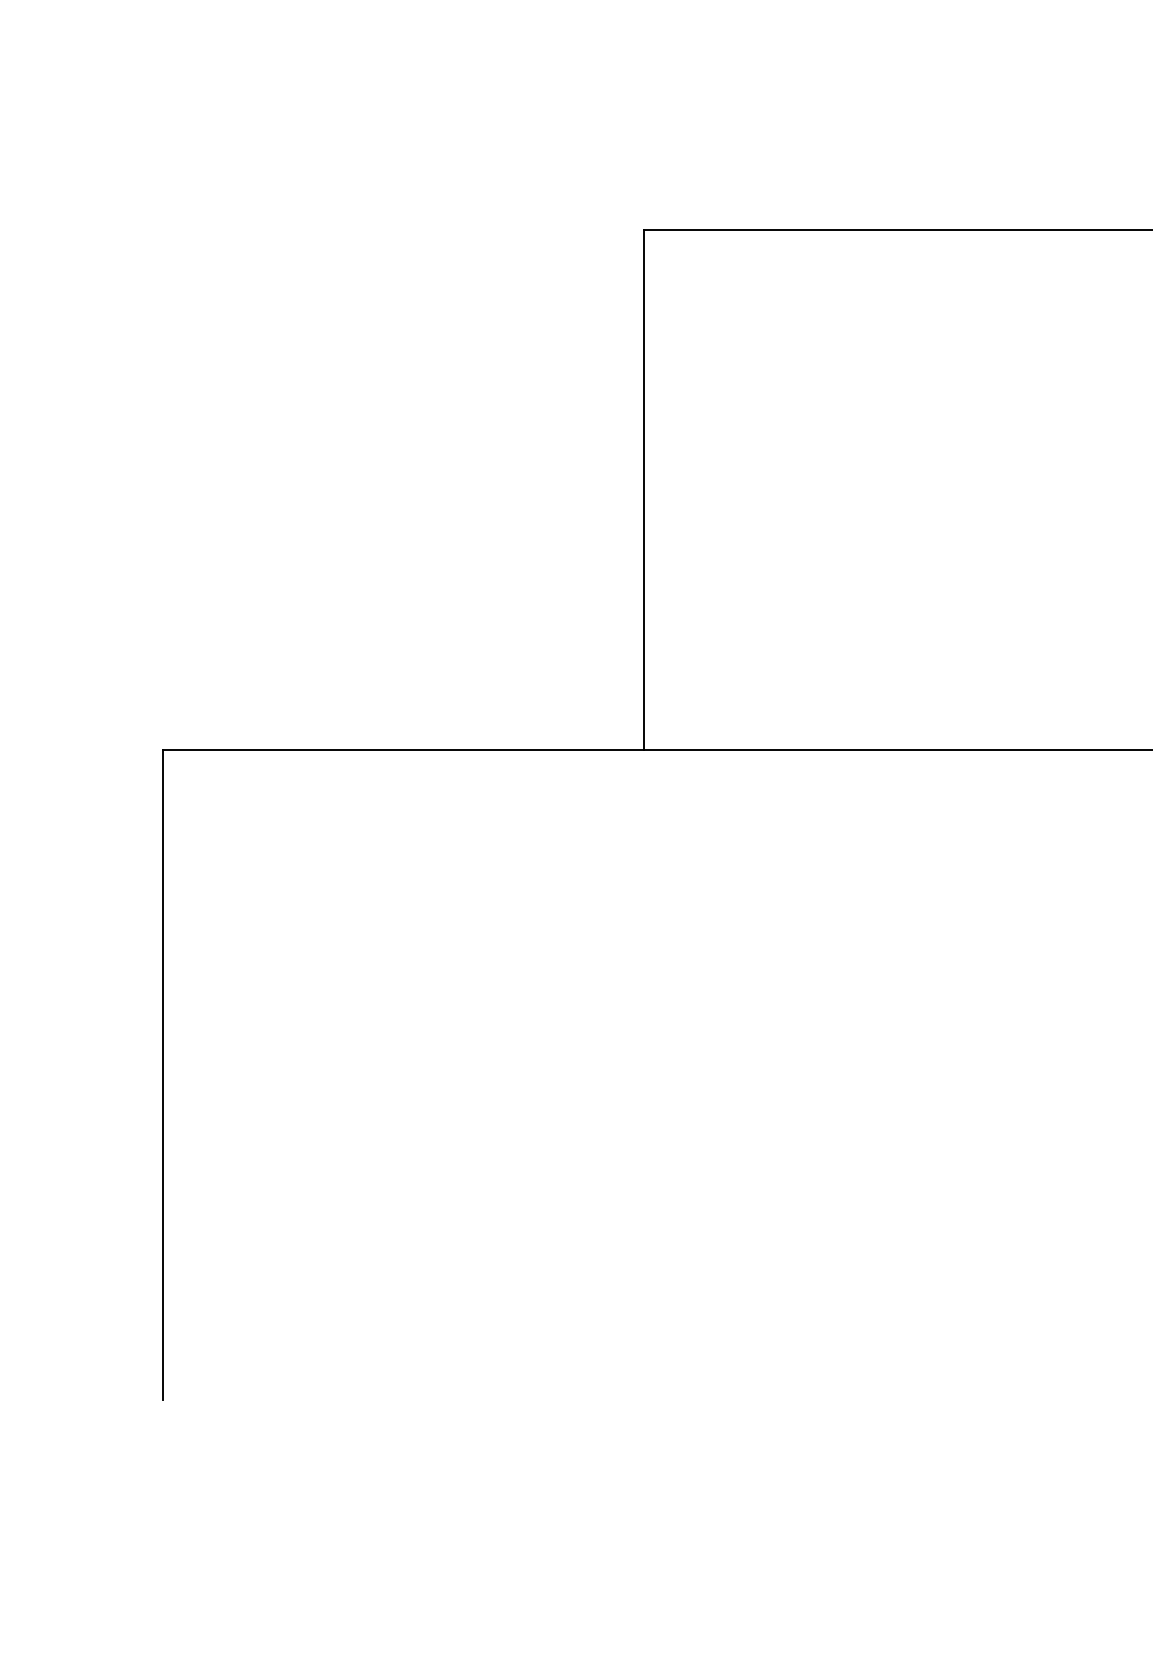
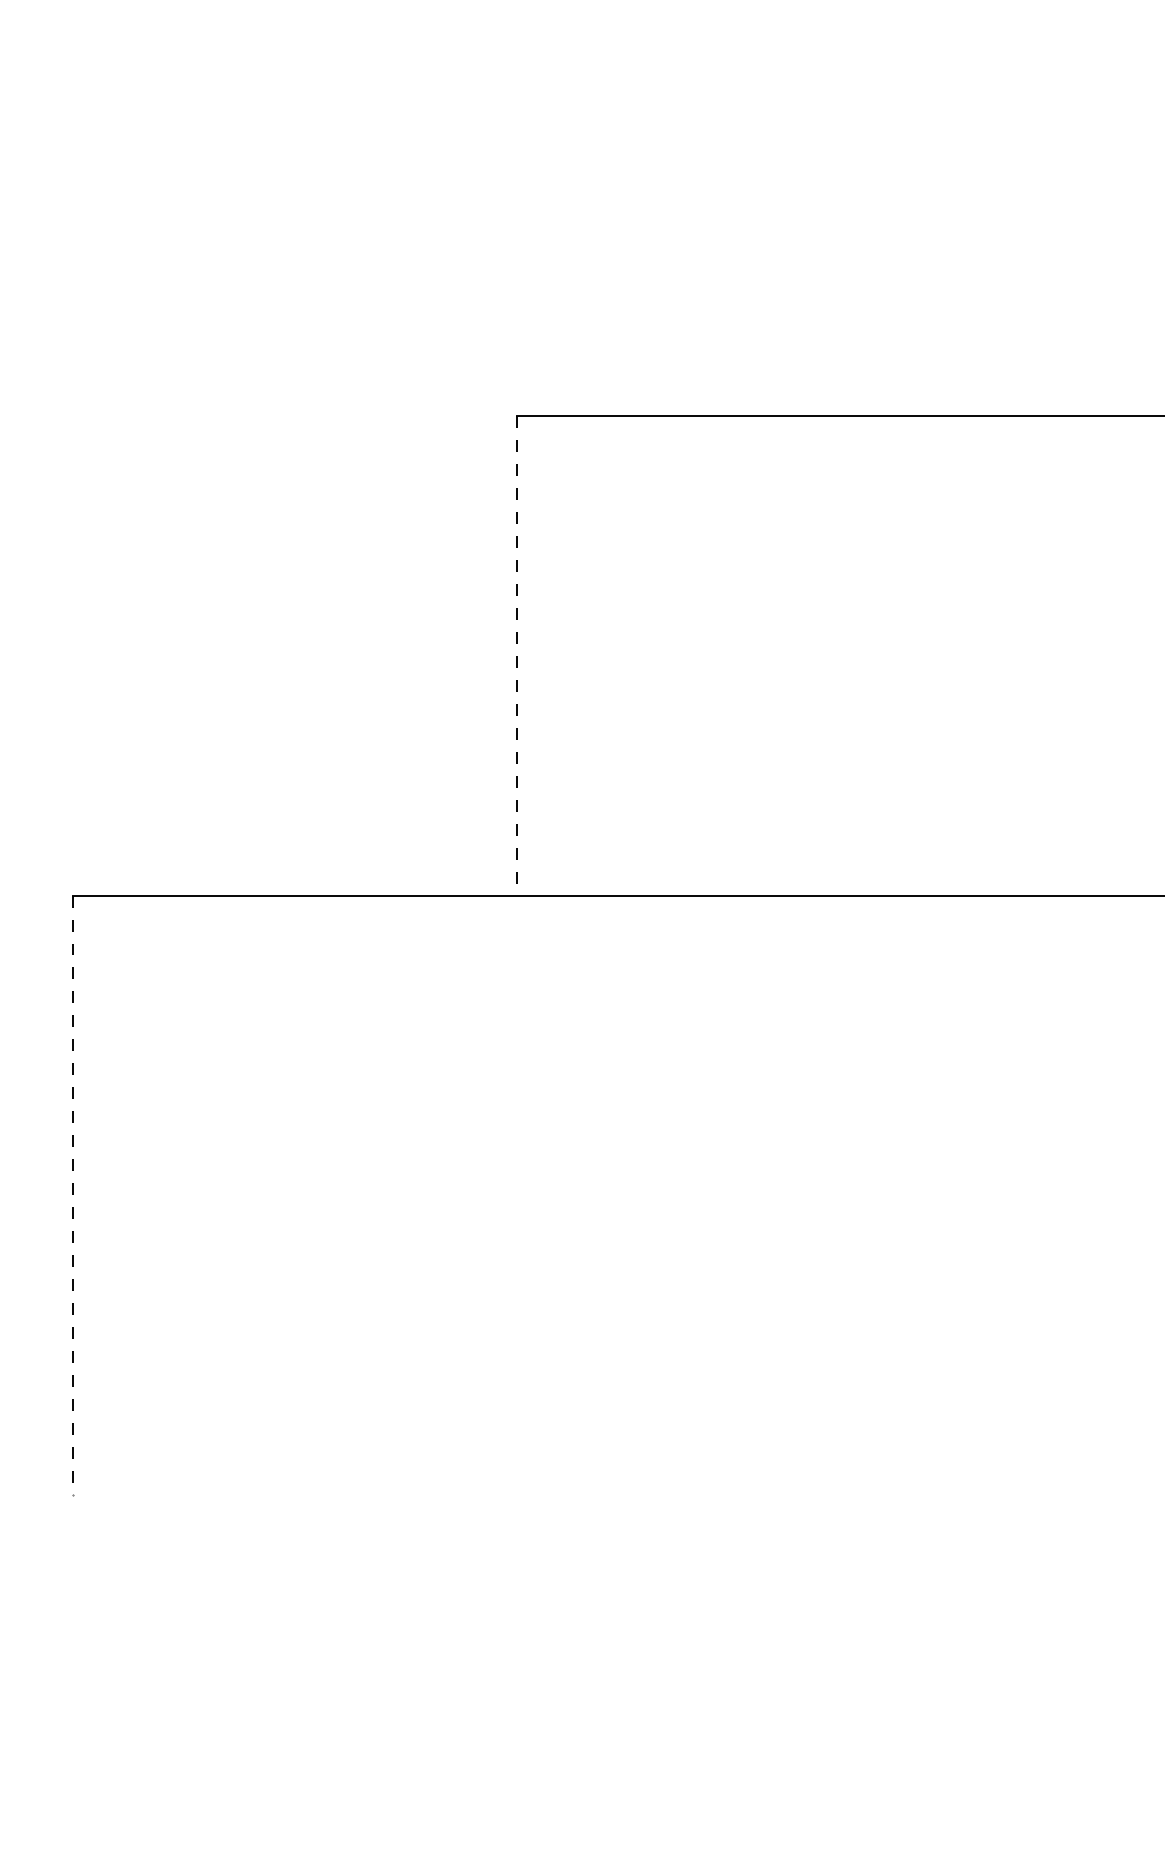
line: (643, 489) -> (516, 655), solid -> dashed
line: (163, 1075) -> (73, 1195), solid -> dashed

